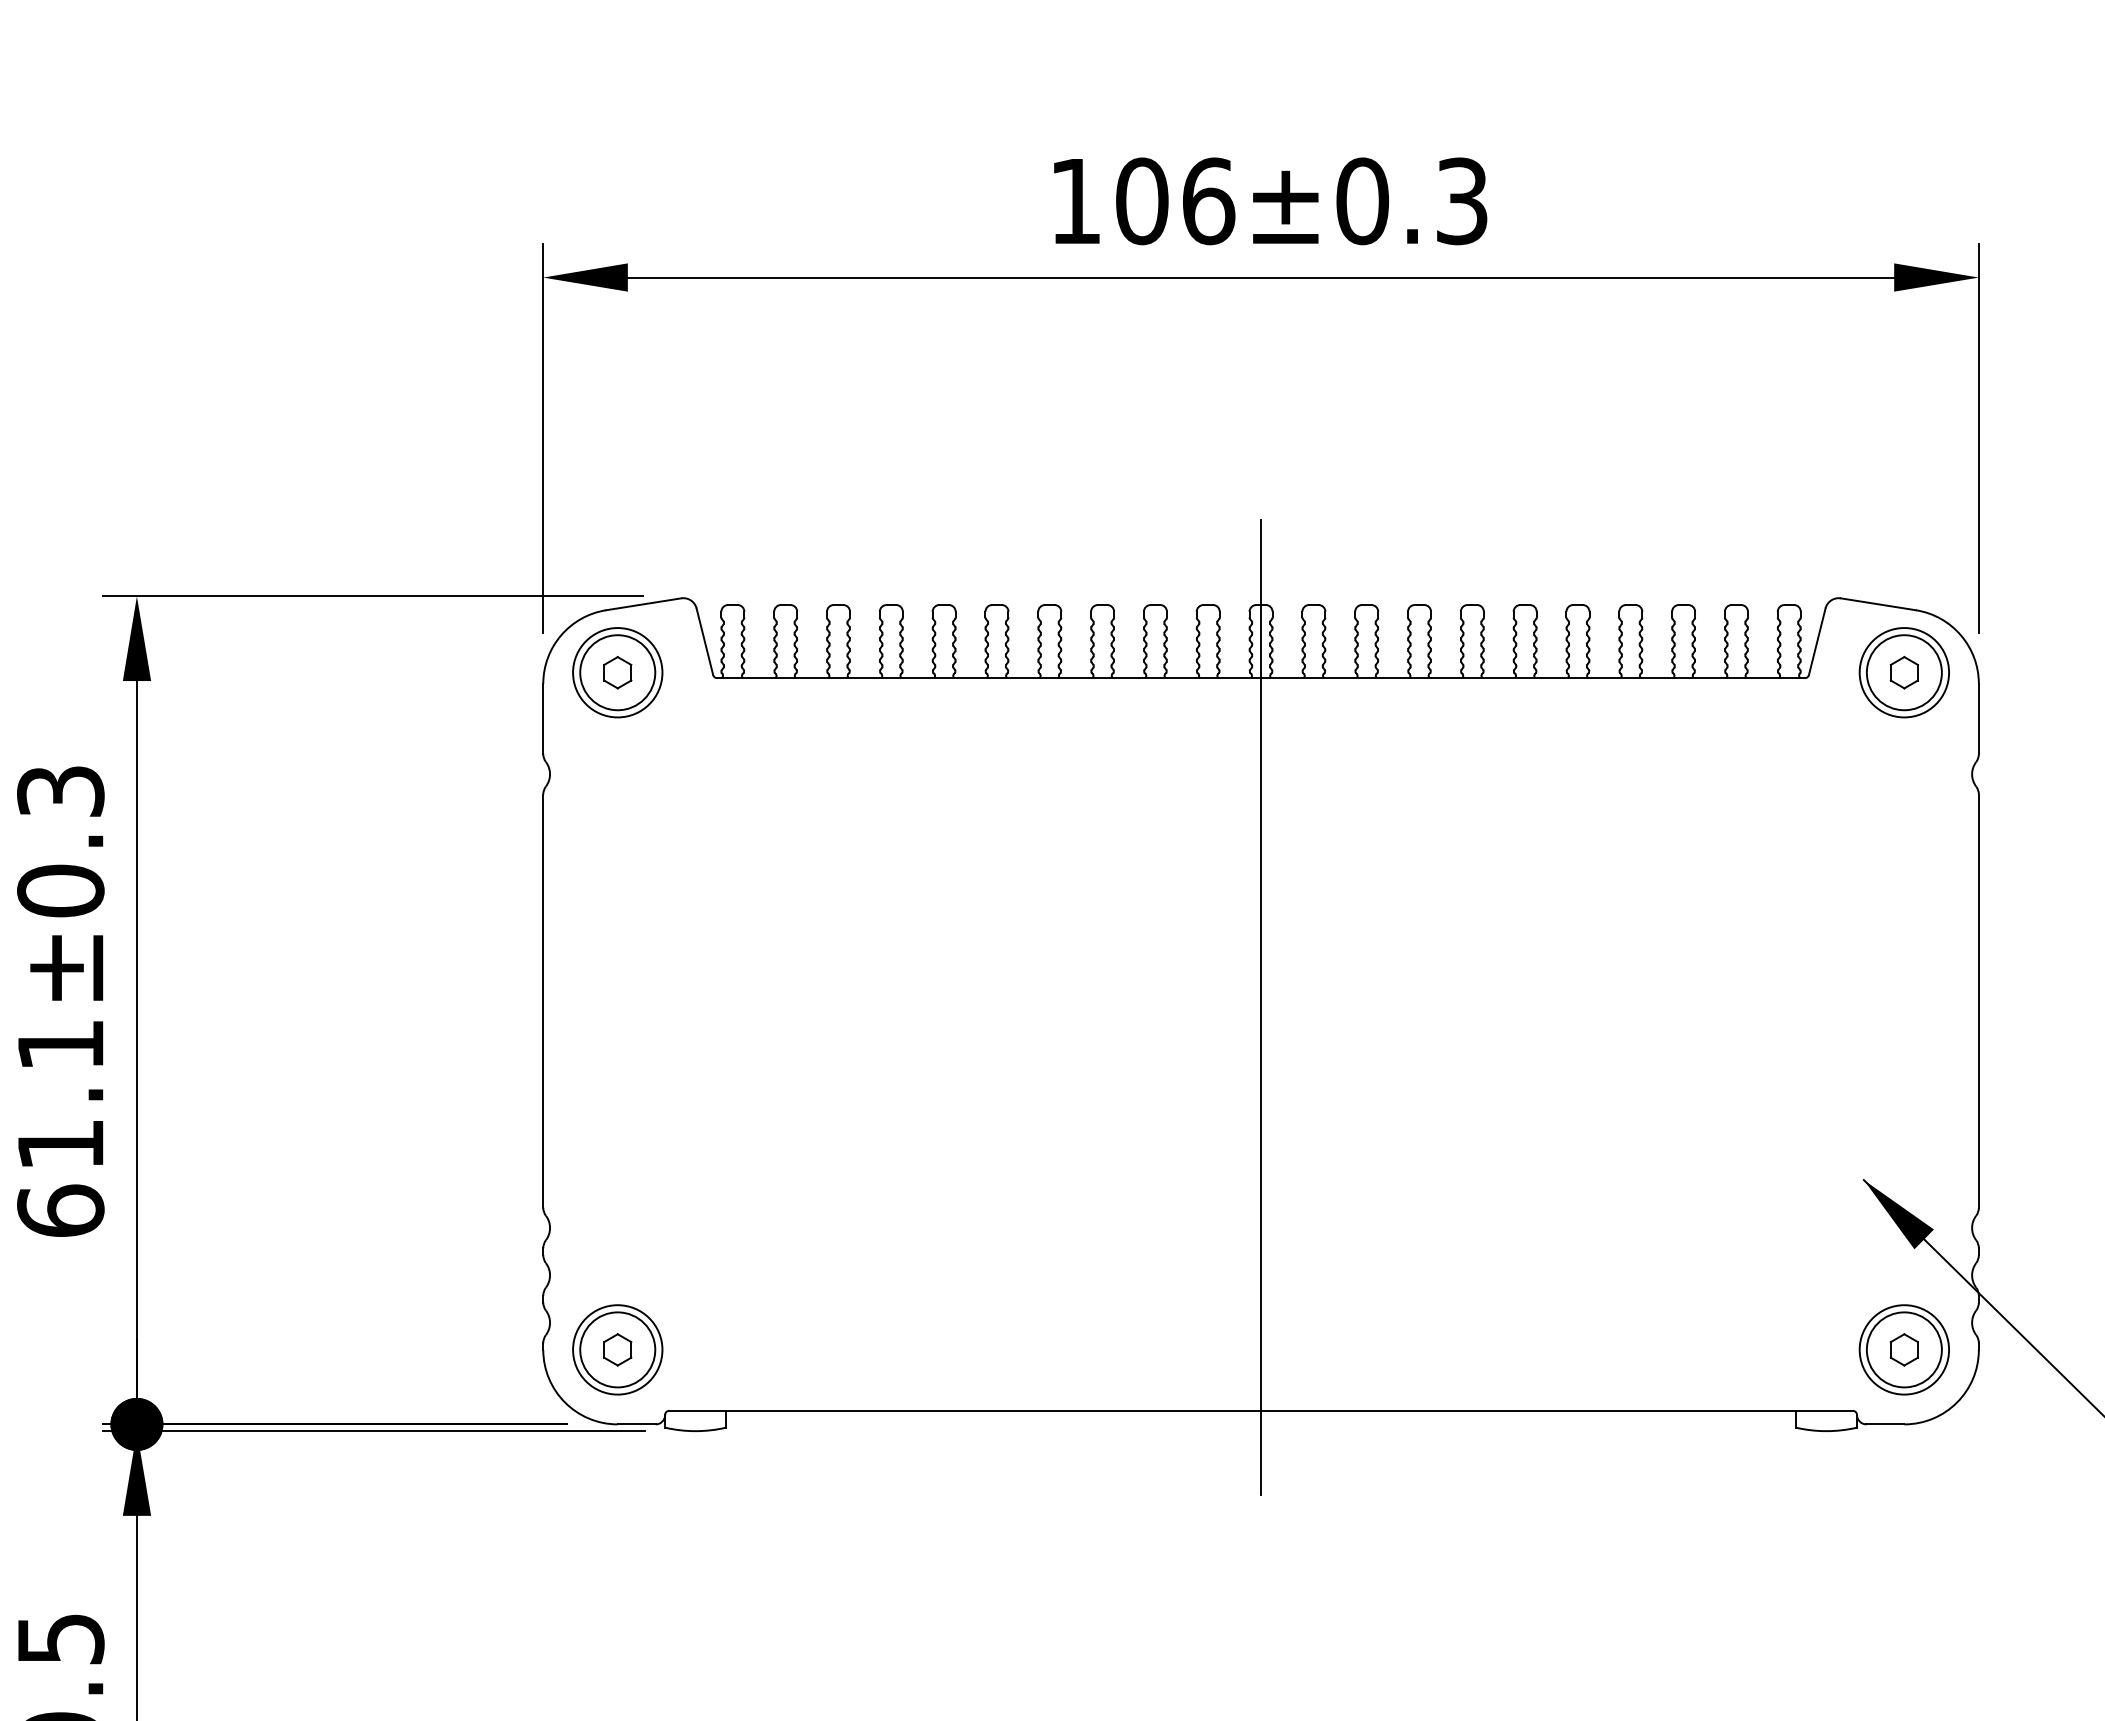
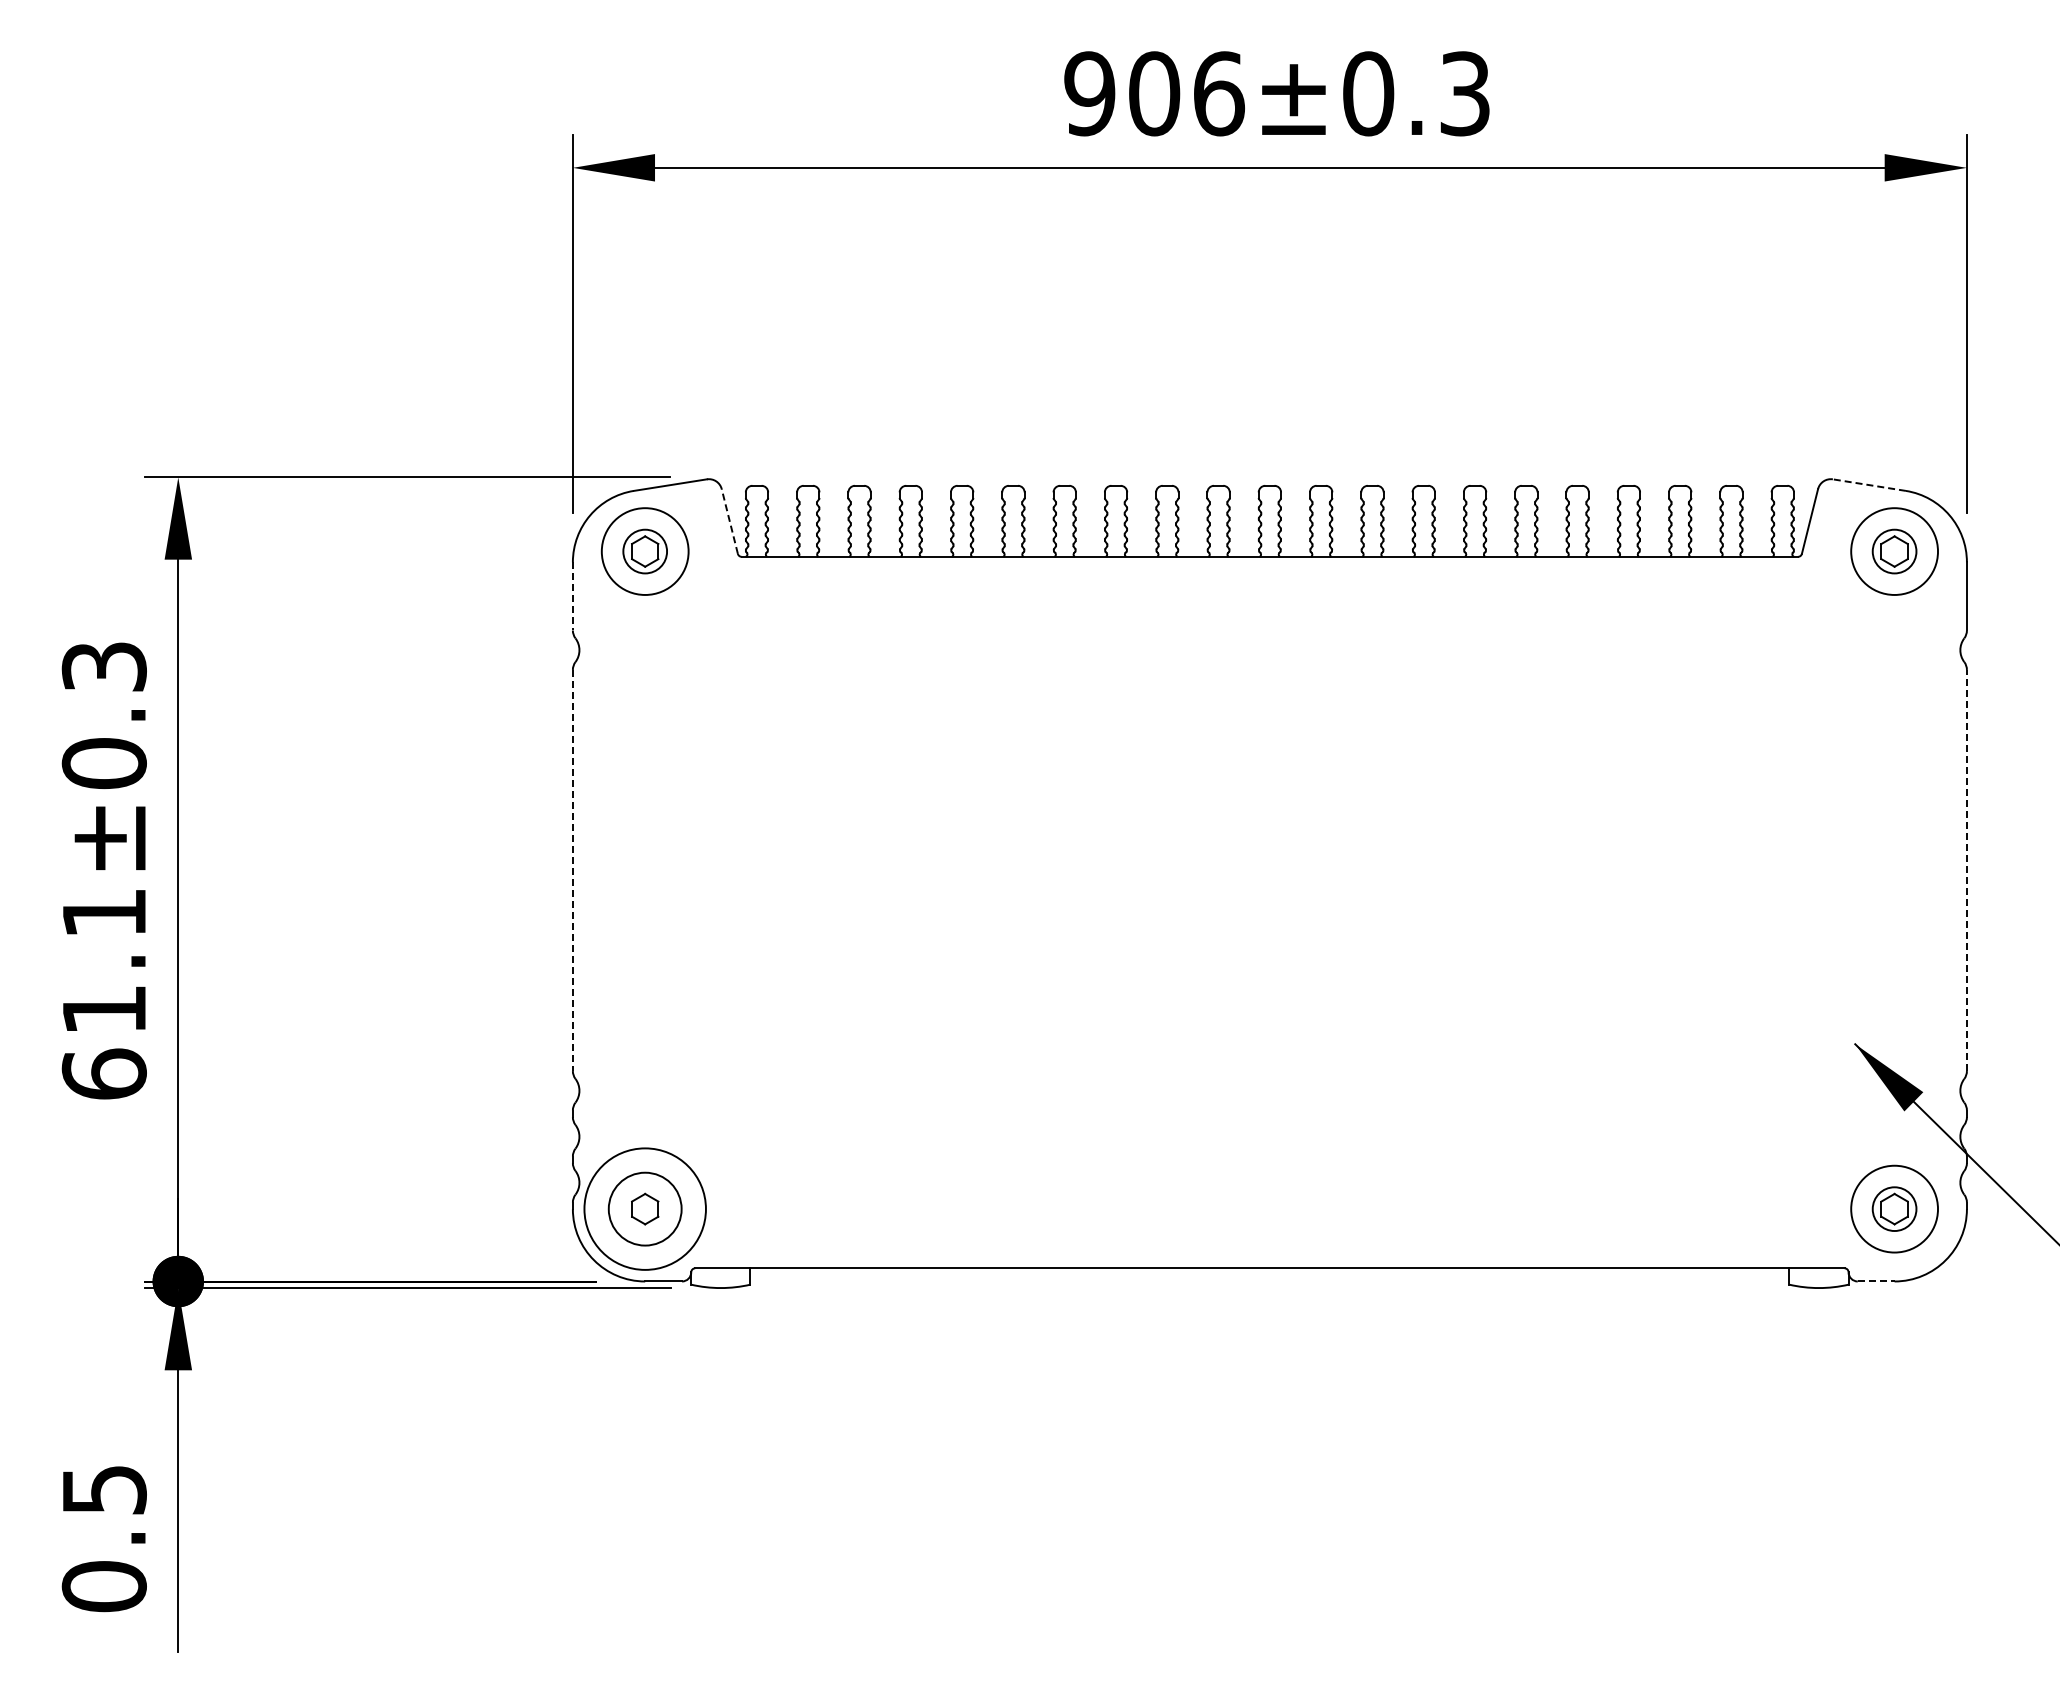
text: (1075, 201) -> (1089, 93), 106±0.3 -> 906±0.3
line: (1878, 604) -> (1869, 485), solid -> dashed
line: (704, 641) -> (729, 521), solid -> dashed
circle: (617, 672) -> (644, 551), size x0.6
circle: (1904, 672) -> (1894, 551), size x0.6
line: (542, 718) -> (572, 596), solid -> dashed
line: (542, 1001) -> (572, 870), solid -> dashed
line: (1978, 1001) -> (1966, 870), solid -> dashed
line: (1260, 1007) -> (1269, 876), removed
circle: (617, 1349) -> (644, 1208), size x1.4
circle: (1904, 1349) -> (1894, 1208), size x0.6
line: (1885, 1424) -> (1876, 1281), solid -> dashed

